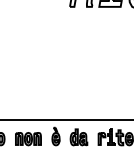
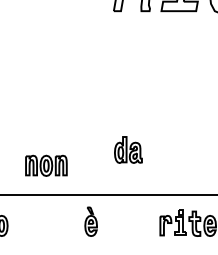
part: (78, 137) -> (127, 150), moved
part: (28, 139) -> (46, 166), moved

